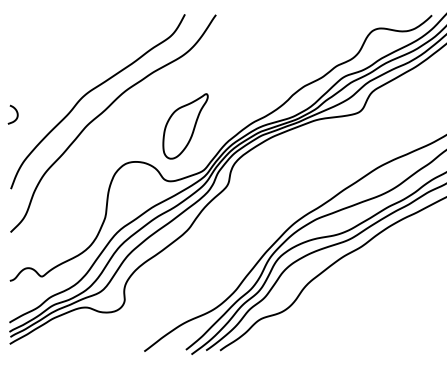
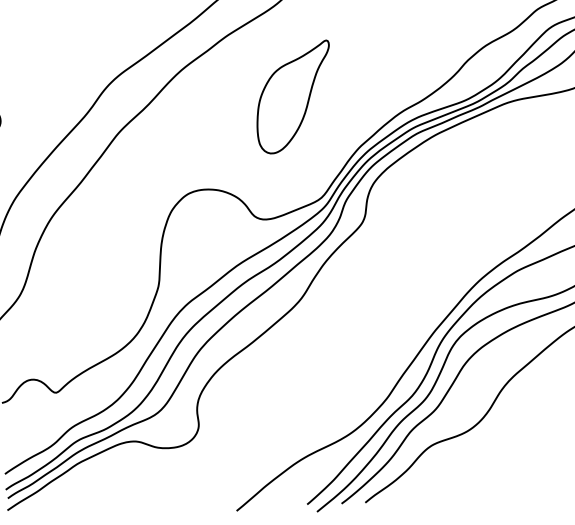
part: (185, 126) -> (293, 97), moved

